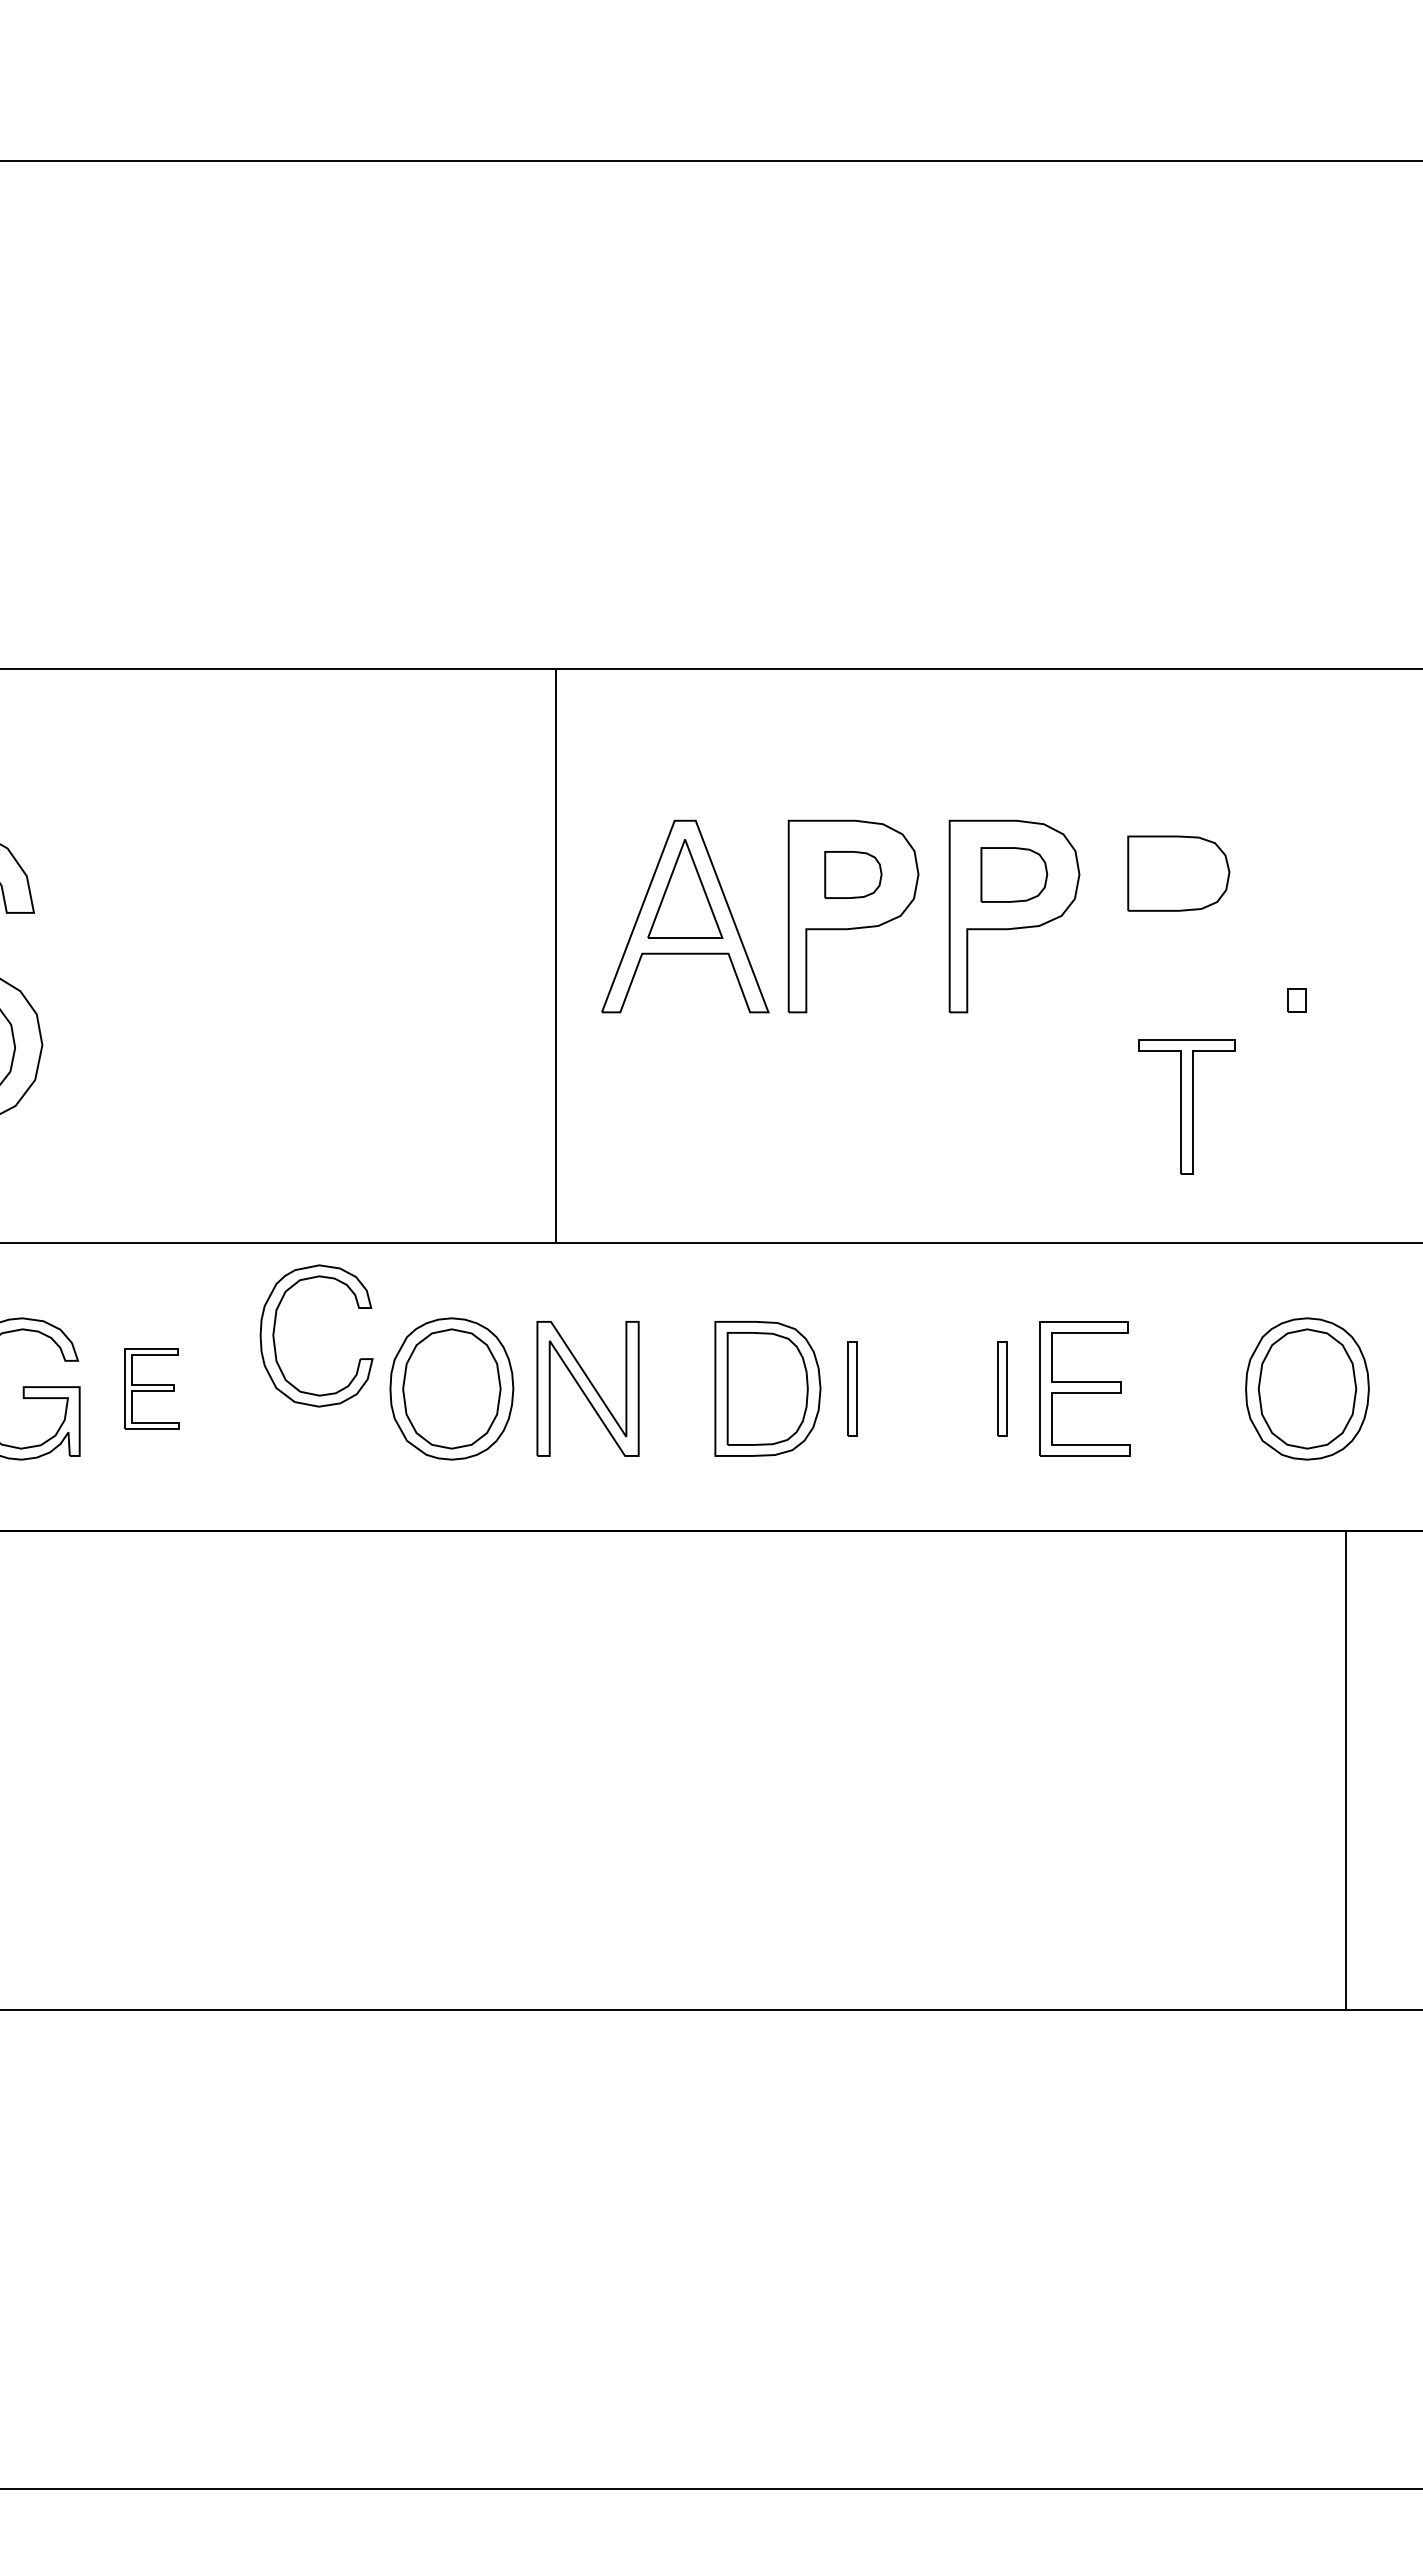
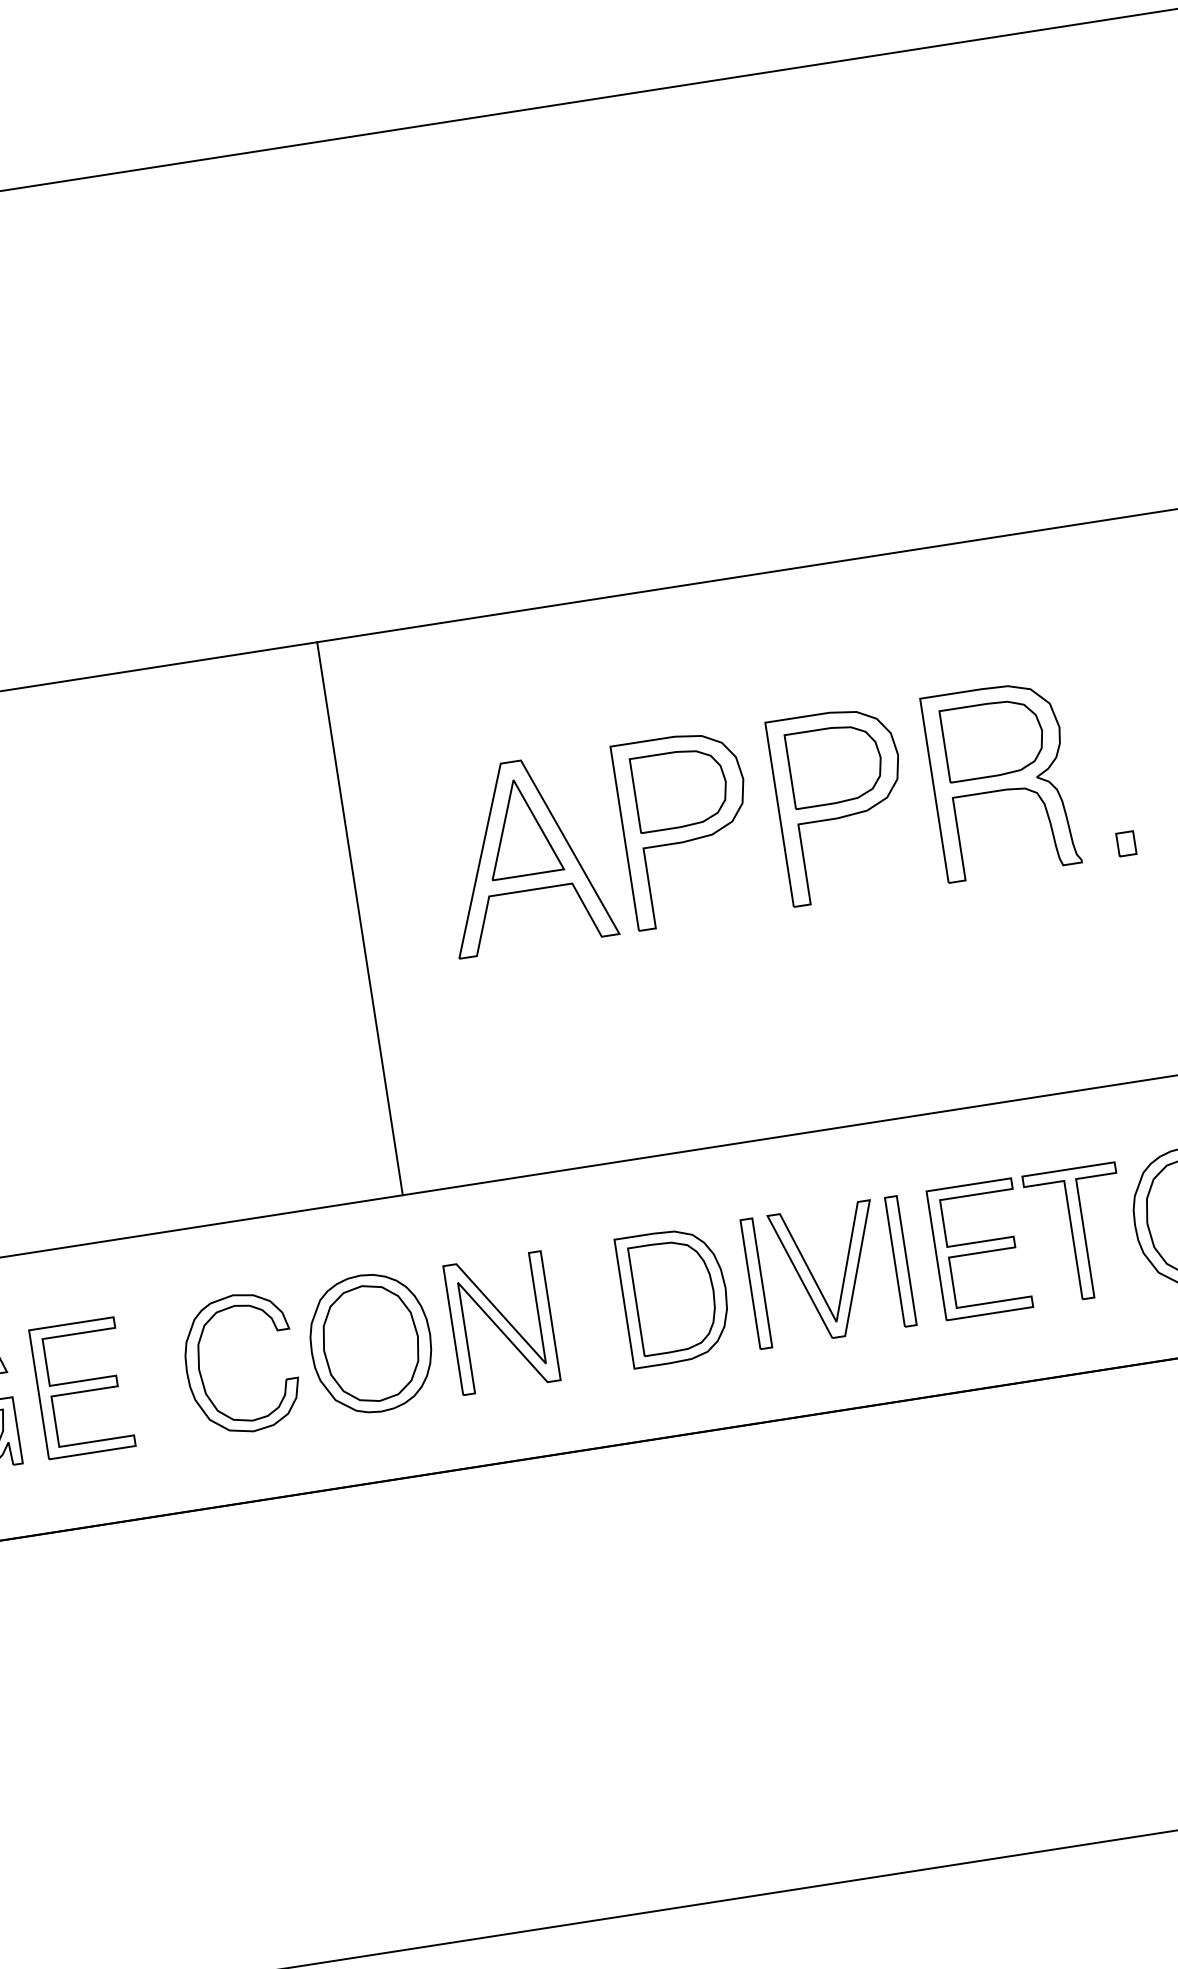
part: (853, 874) -> (680, 788), size x1.67
part: (1014, 874) -> (835, 764), size x1.43
part: (1179, 916) -> (1000, 780), added
line: (555, 955) -> (359, 918), moved
part: (1186, 1106) -> (1077, 1233), moved
part: (275, 1328) -> (200, 1362), moved
part: (151, 1388) -> (81, 1387), size x1.67
part: (852, 1388) -> (756, 1283), size x1.43
part: (1002, 1388) -> (900, 1261), size x1.43
part: (913, 1394) -> (815, 1280), added

